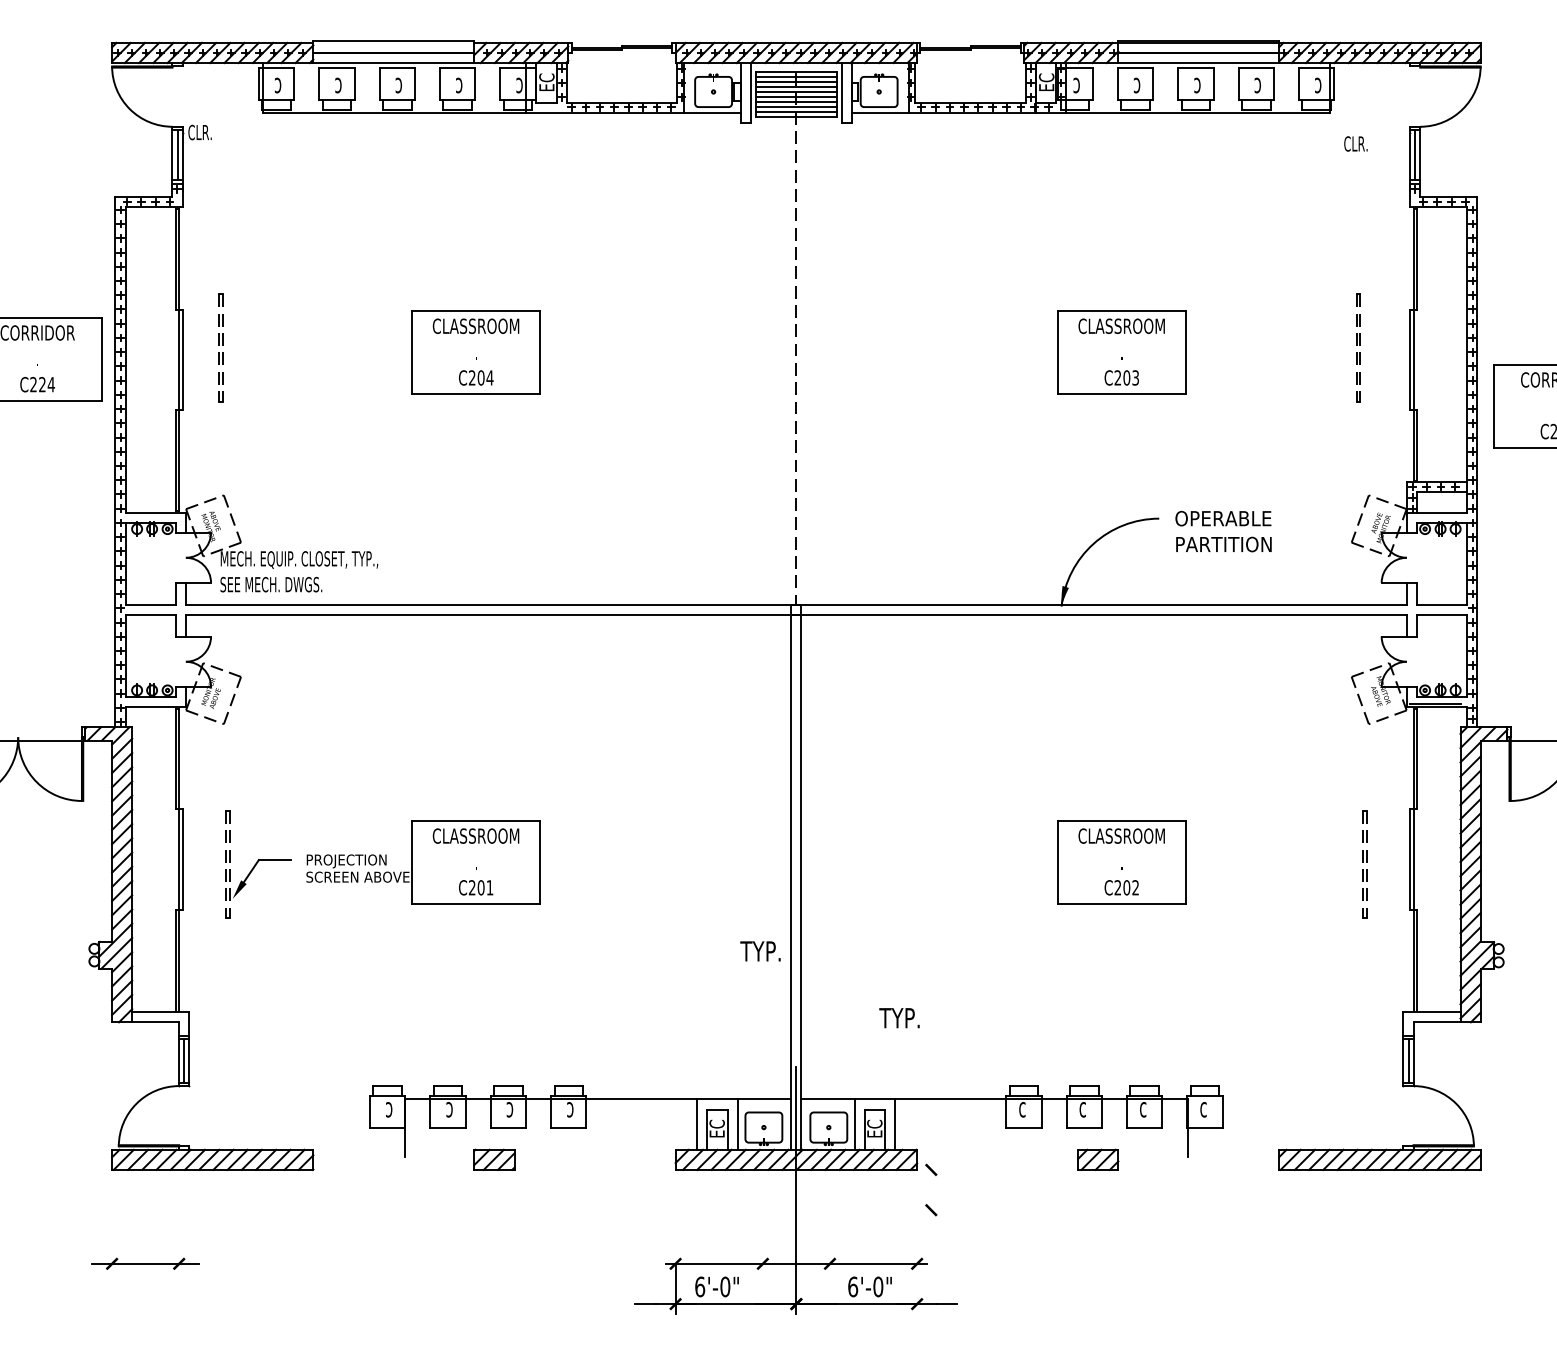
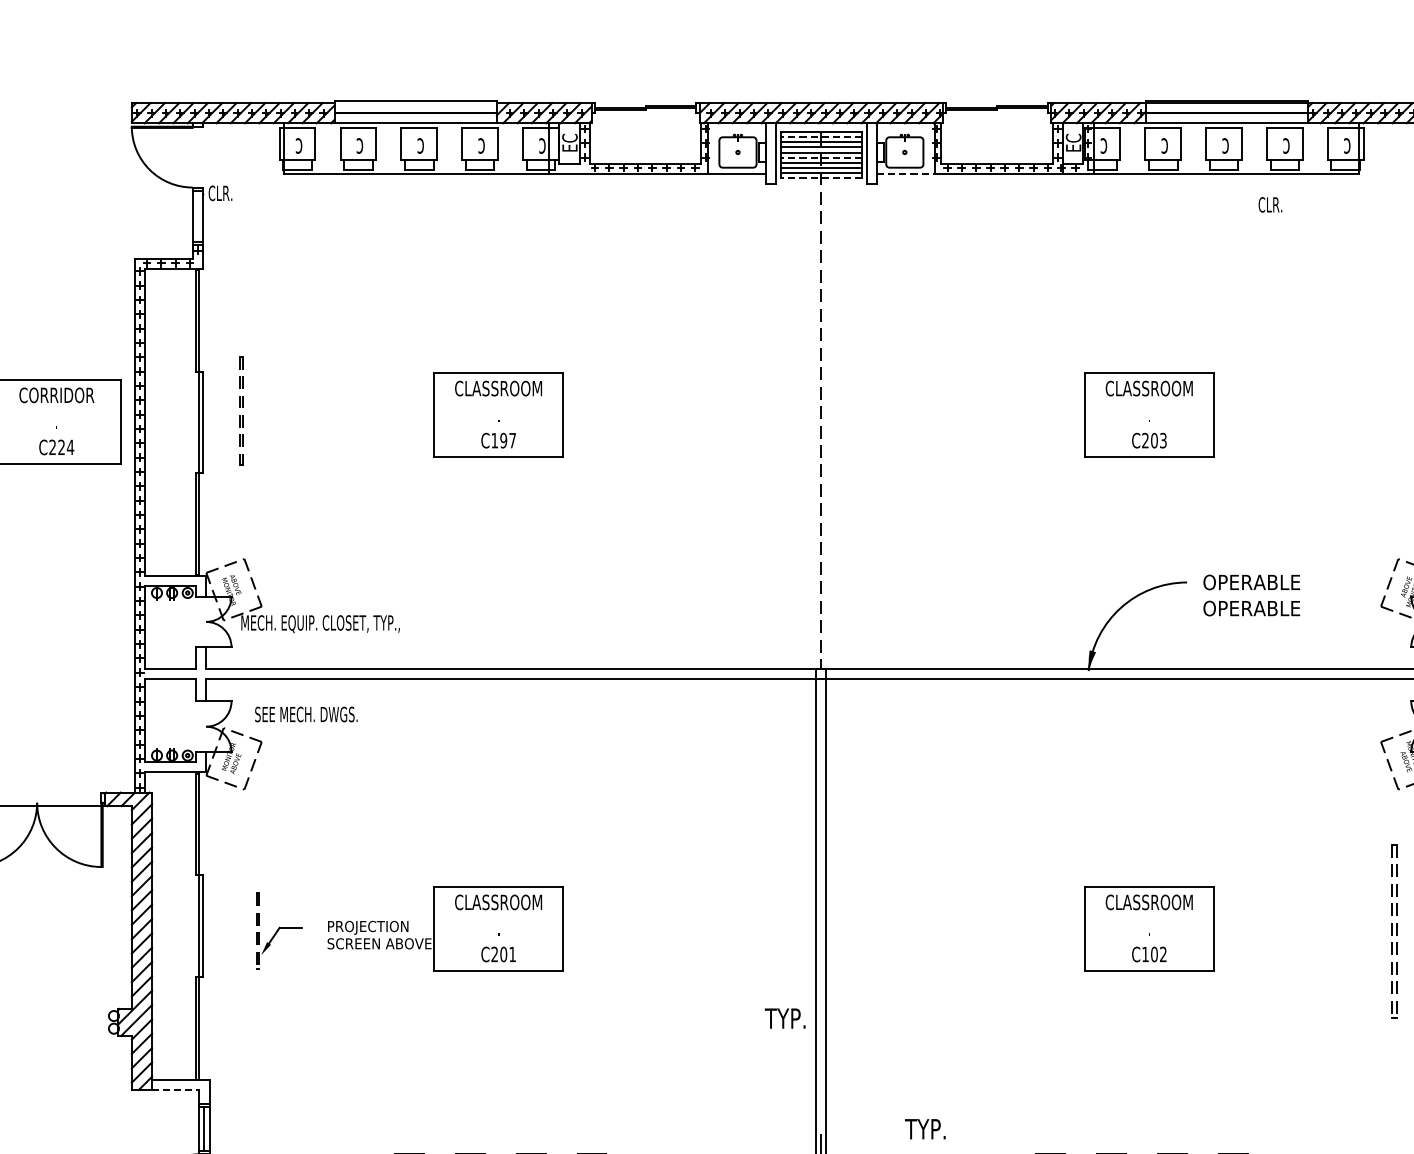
line: (795, 76) -> (820, 136), solid -> dashed
line: (795, 97) -> (820, 158), solid -> dashed
line: (880, 113) -> (906, 174), solid -> dashed
line: (795, 117) -> (820, 178), solid -> dashed
text: (1355, 143) -> (1270, 204), moved
line: (177, 155) -> (197, 216), removed
part: (1358, 347) -> (1387, 409), removed
text: (480, 377) -> (503, 440), C204 -> C197
text: (1223, 544) -> (1251, 608), PARTITION -> OPERABLE
text: (271, 584) -> (306, 714), moved
part: (258, 864) -> (279, 931), size x0.7
part: (1364, 864) -> (1393, 931), size x1.6
text: (1117, 887) -> (1145, 954), C202 -> C102
text: (899, 1018) -> (925, 1129), moved
line: (156, 1022) -> (176, 1090), solid -> dashed

